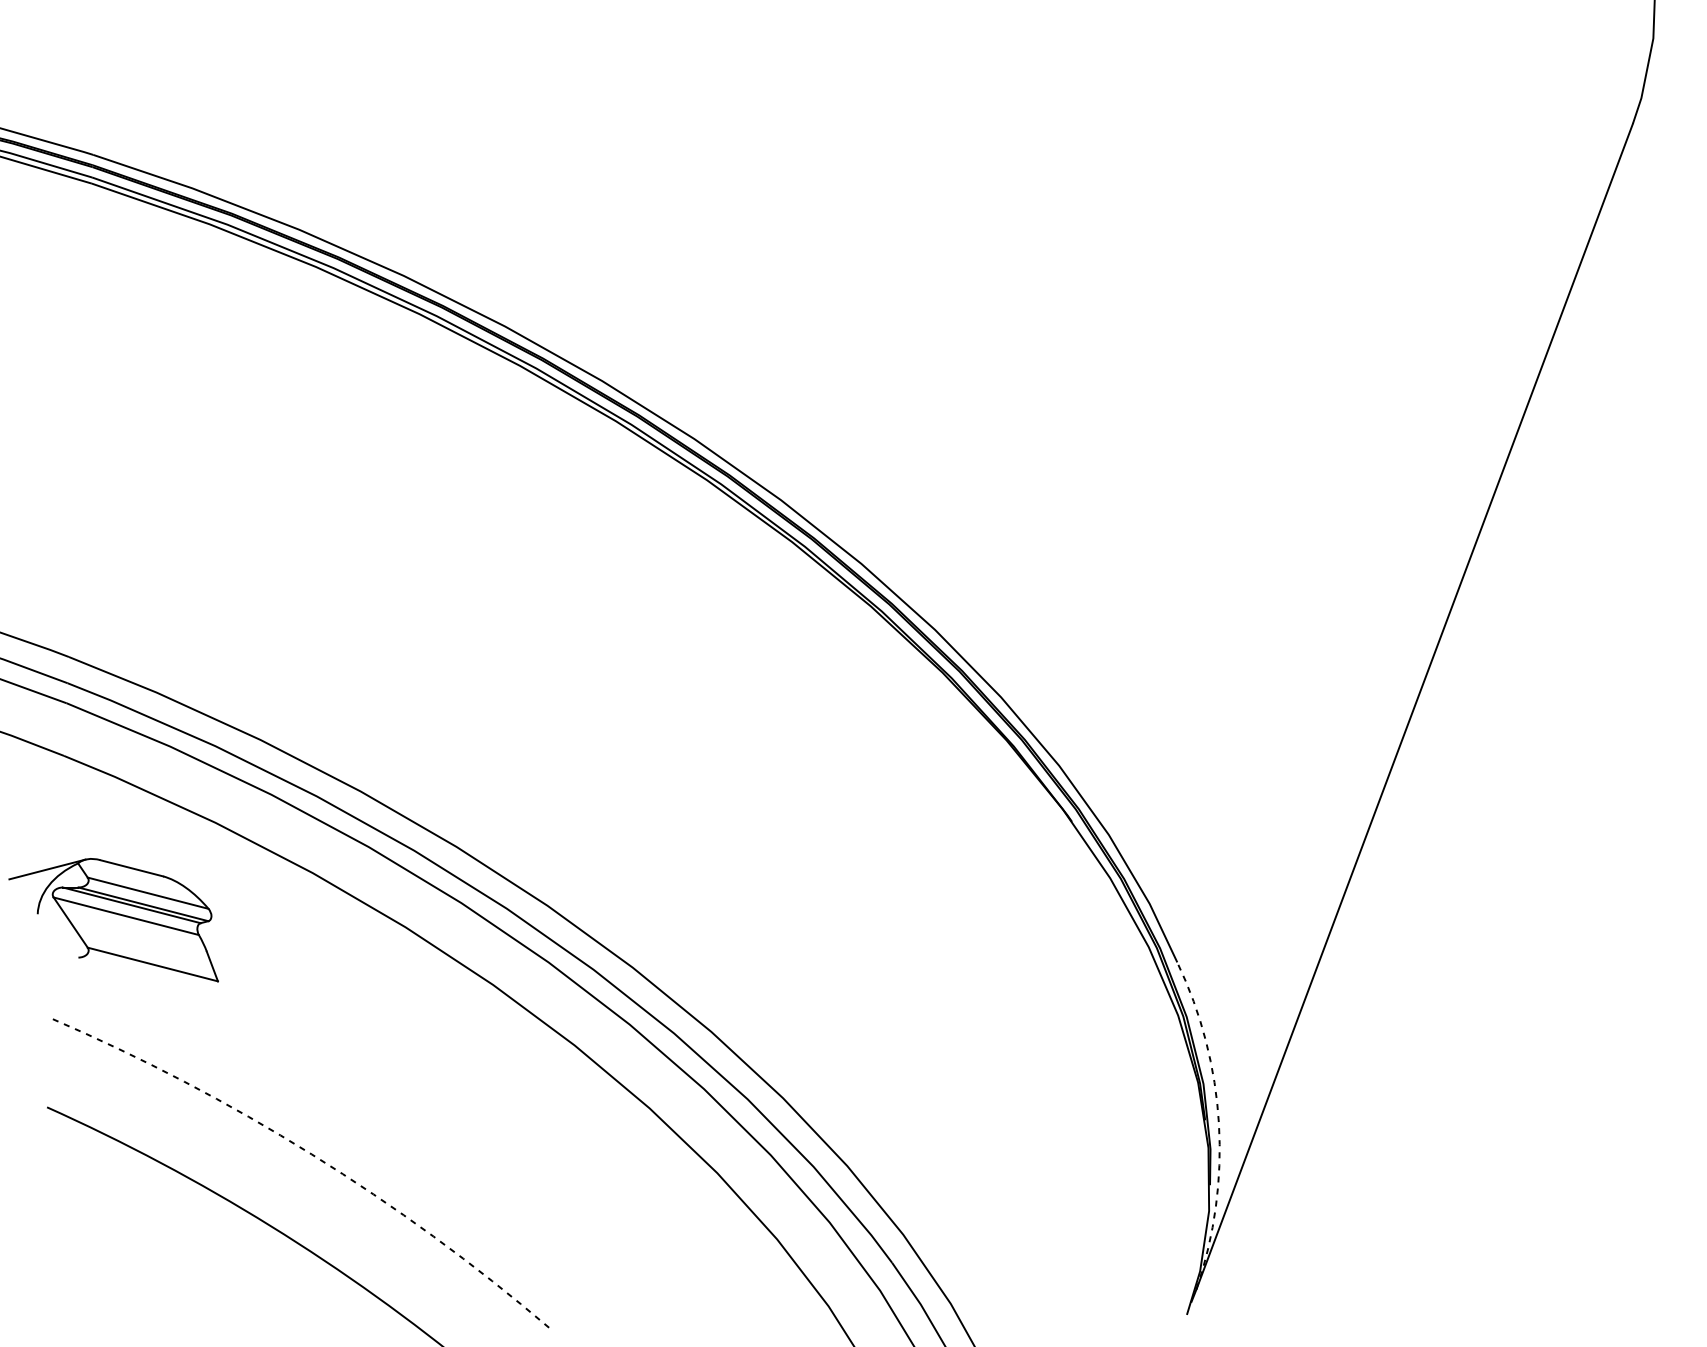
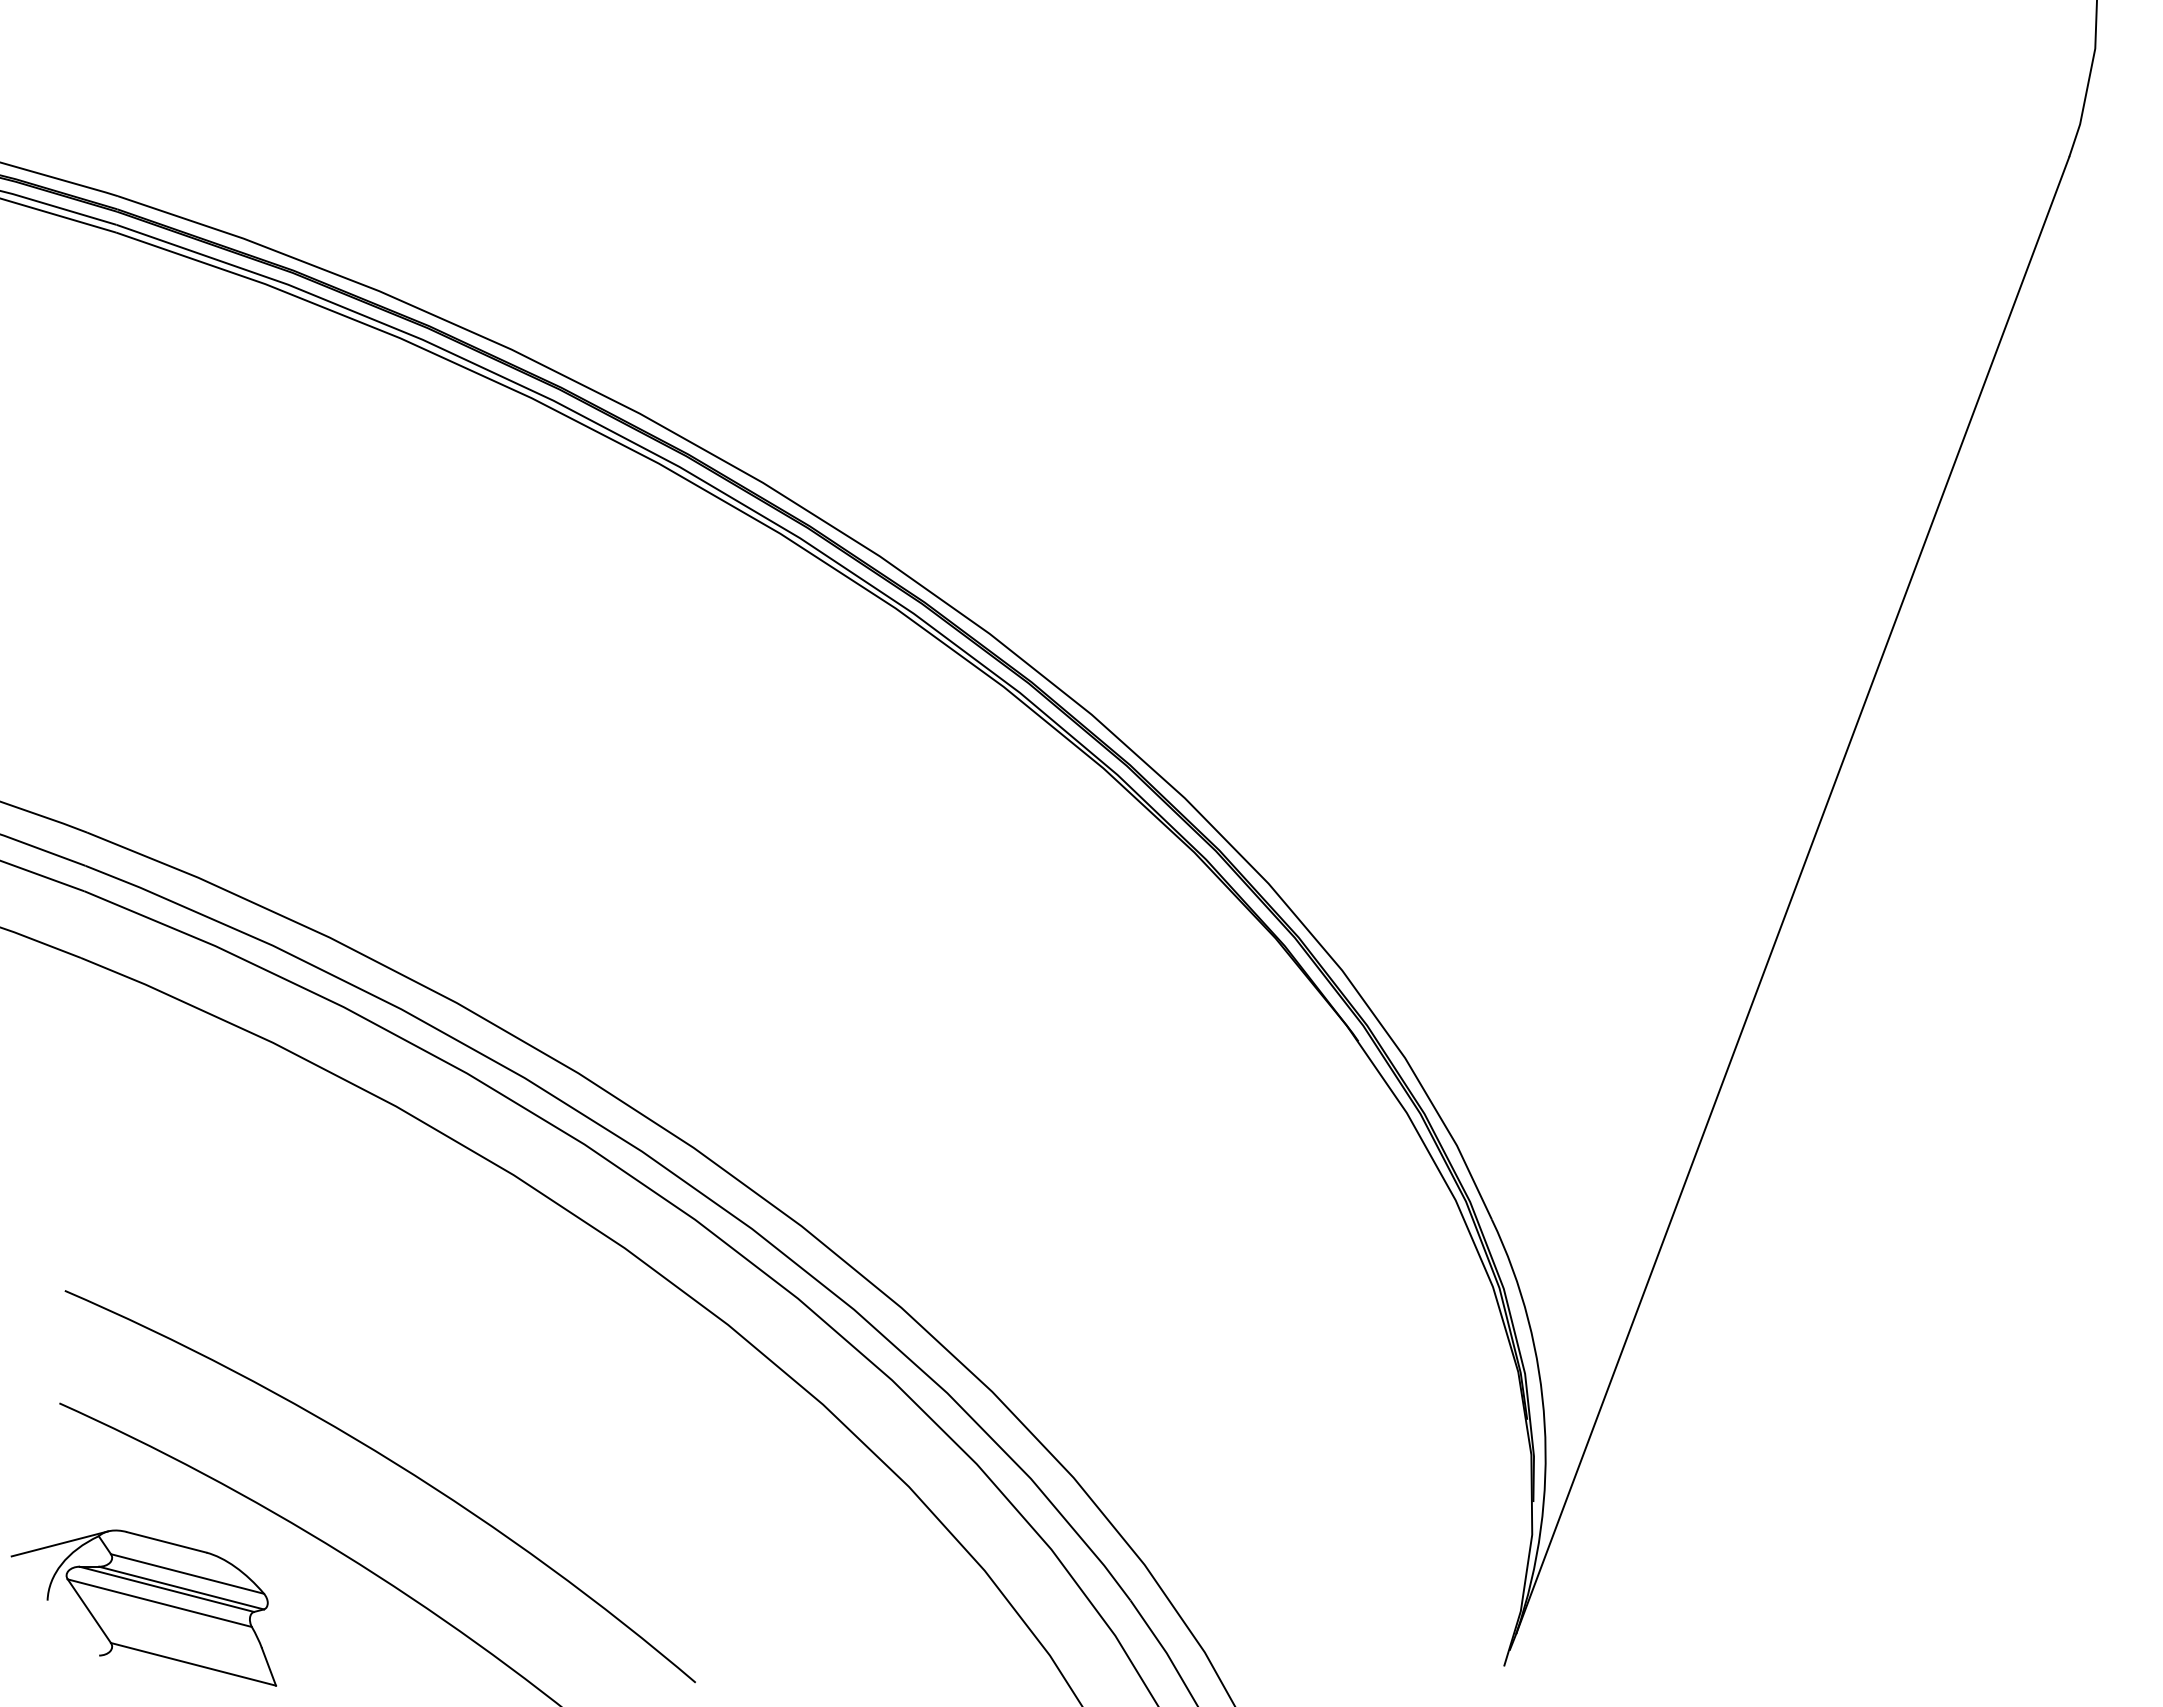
part: (113, 919) -> (143, 1607), moved
arc: (1218, 1124) -> (1544, 1424), dashed -> solid
arc: (312, 1154) -> (395, 1463), dashed -> solid

